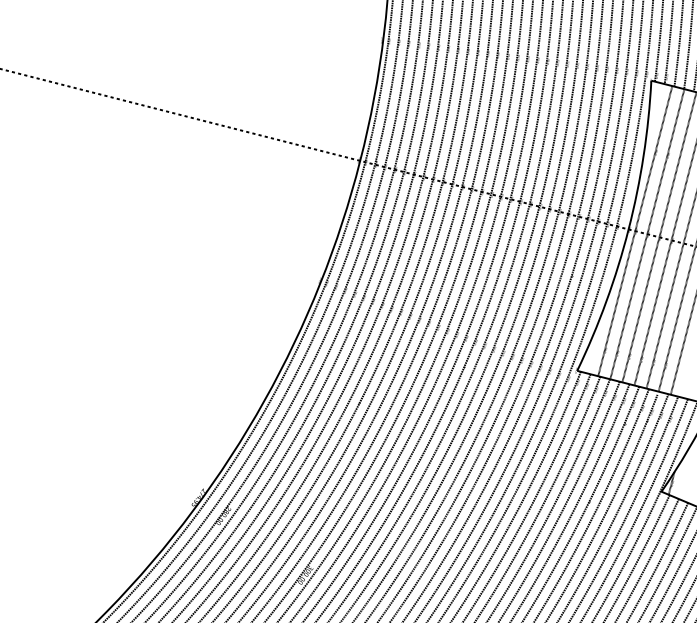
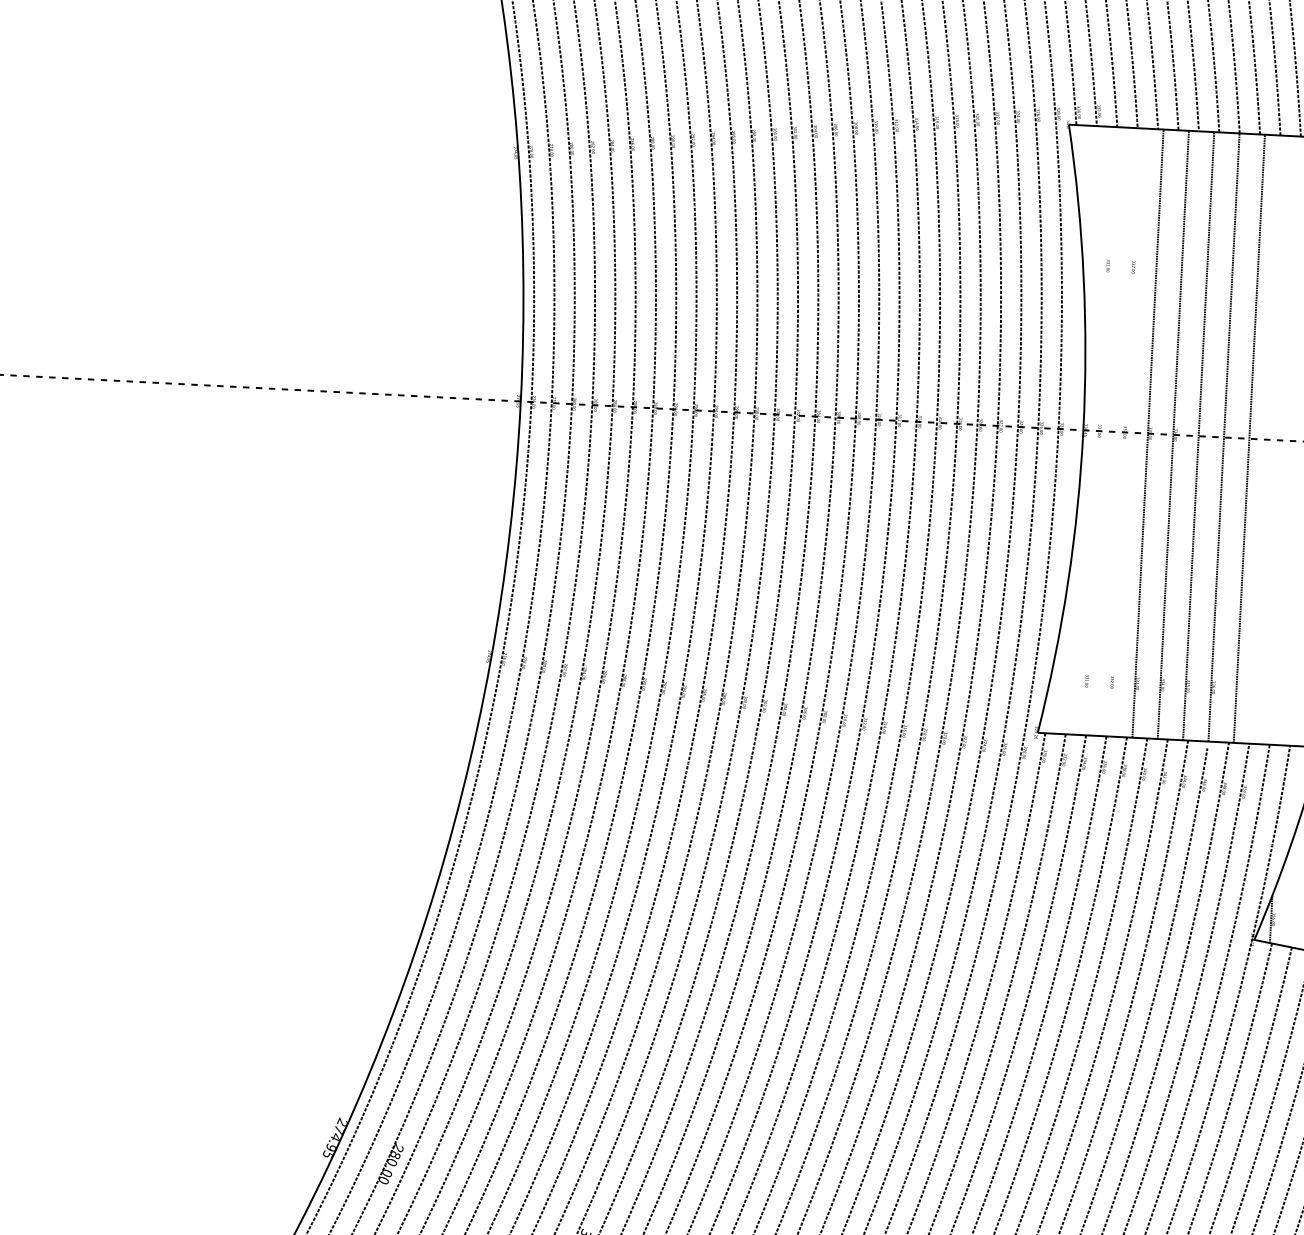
line: (635, 231) -> (1097, 431), removed
line: (647, 234) -> (1123, 432), removed

